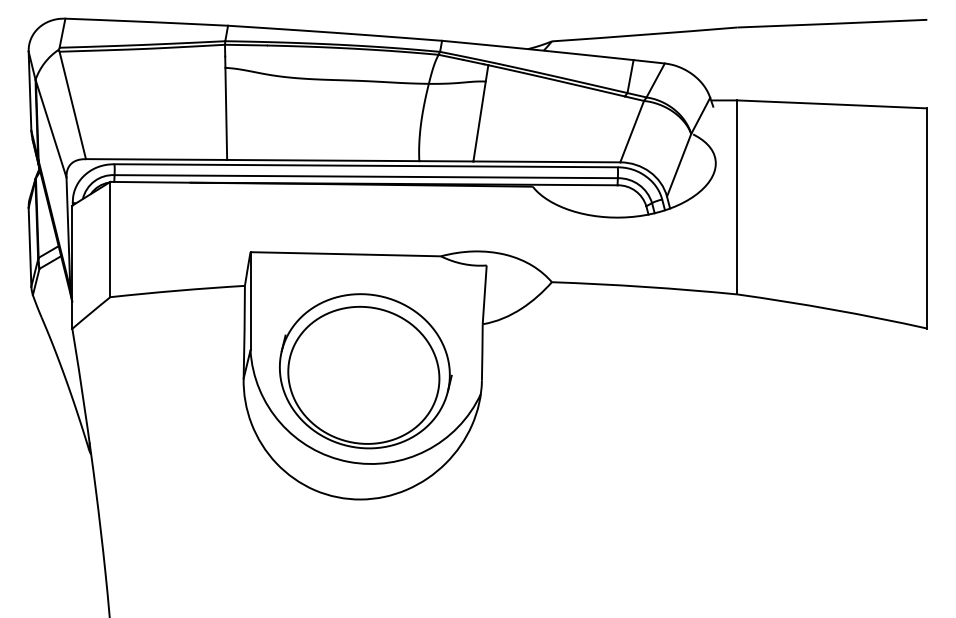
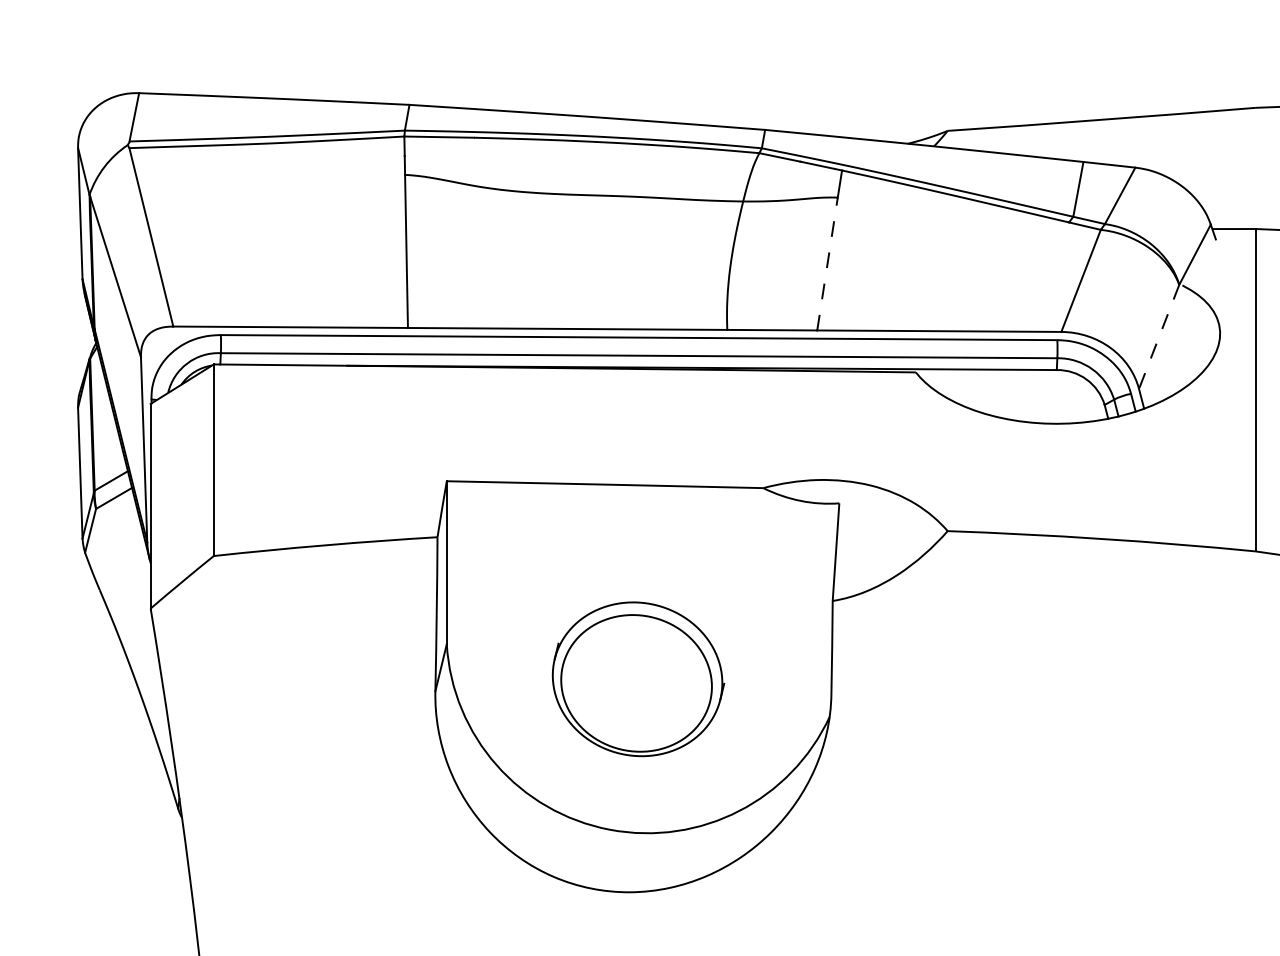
line: (479, 120) -> (827, 262), solid -> dashed
line: (679, 165) -> (1159, 337), solid -> dashed
part: (365, 371) -> (637, 679), size x0.6

